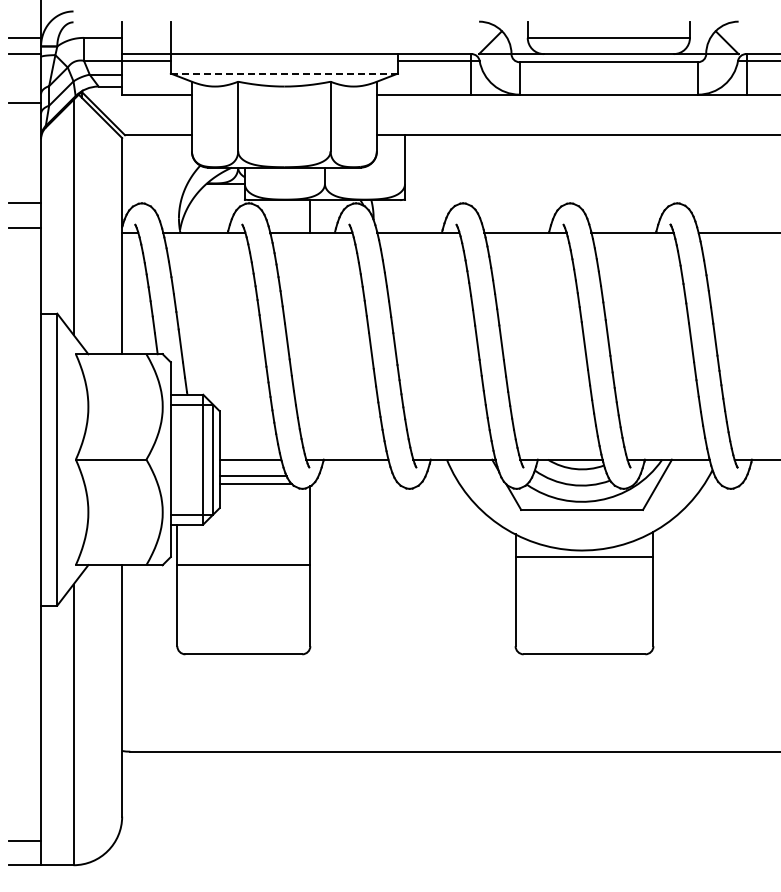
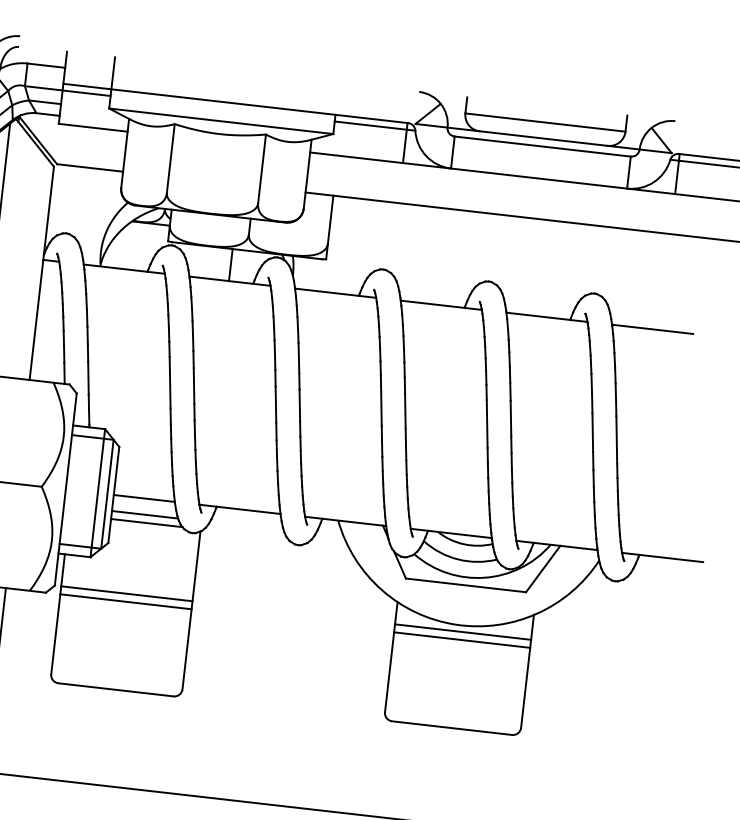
line: (284, 73) -> (221, 121), dashed -> solid
line: (243, 557) -> (126, 594), added
line: (584, 565) -> (462, 640), added

